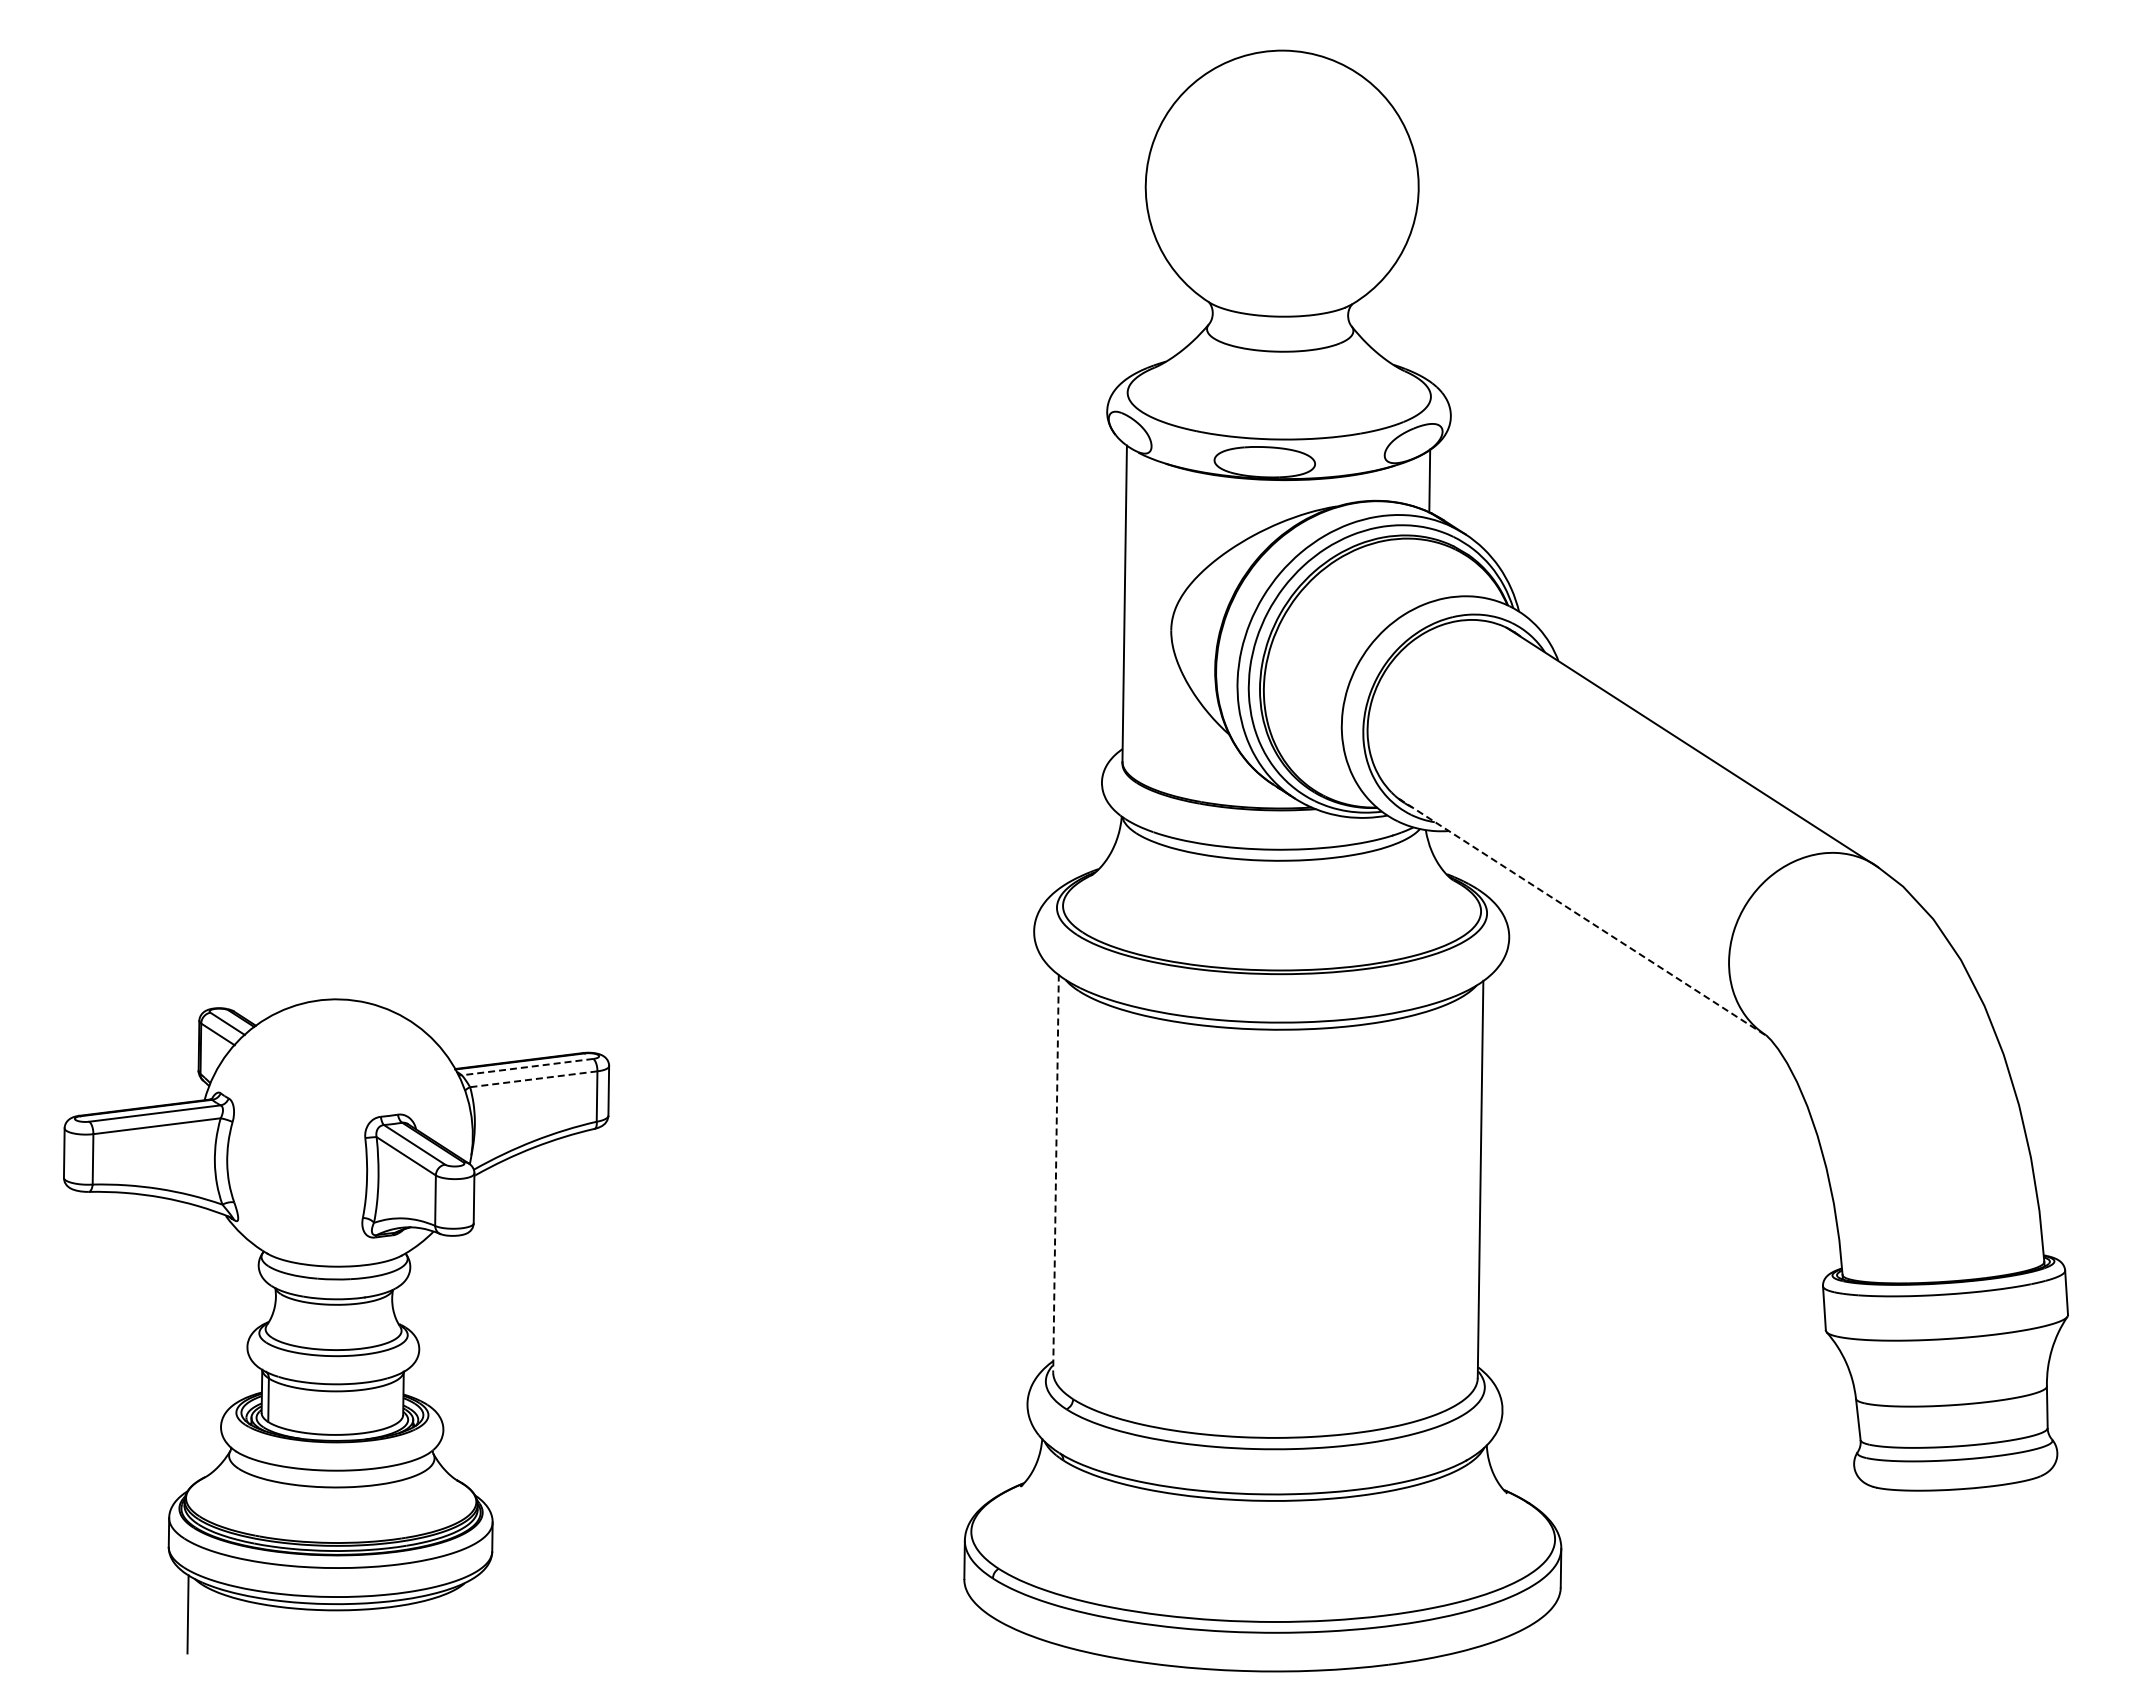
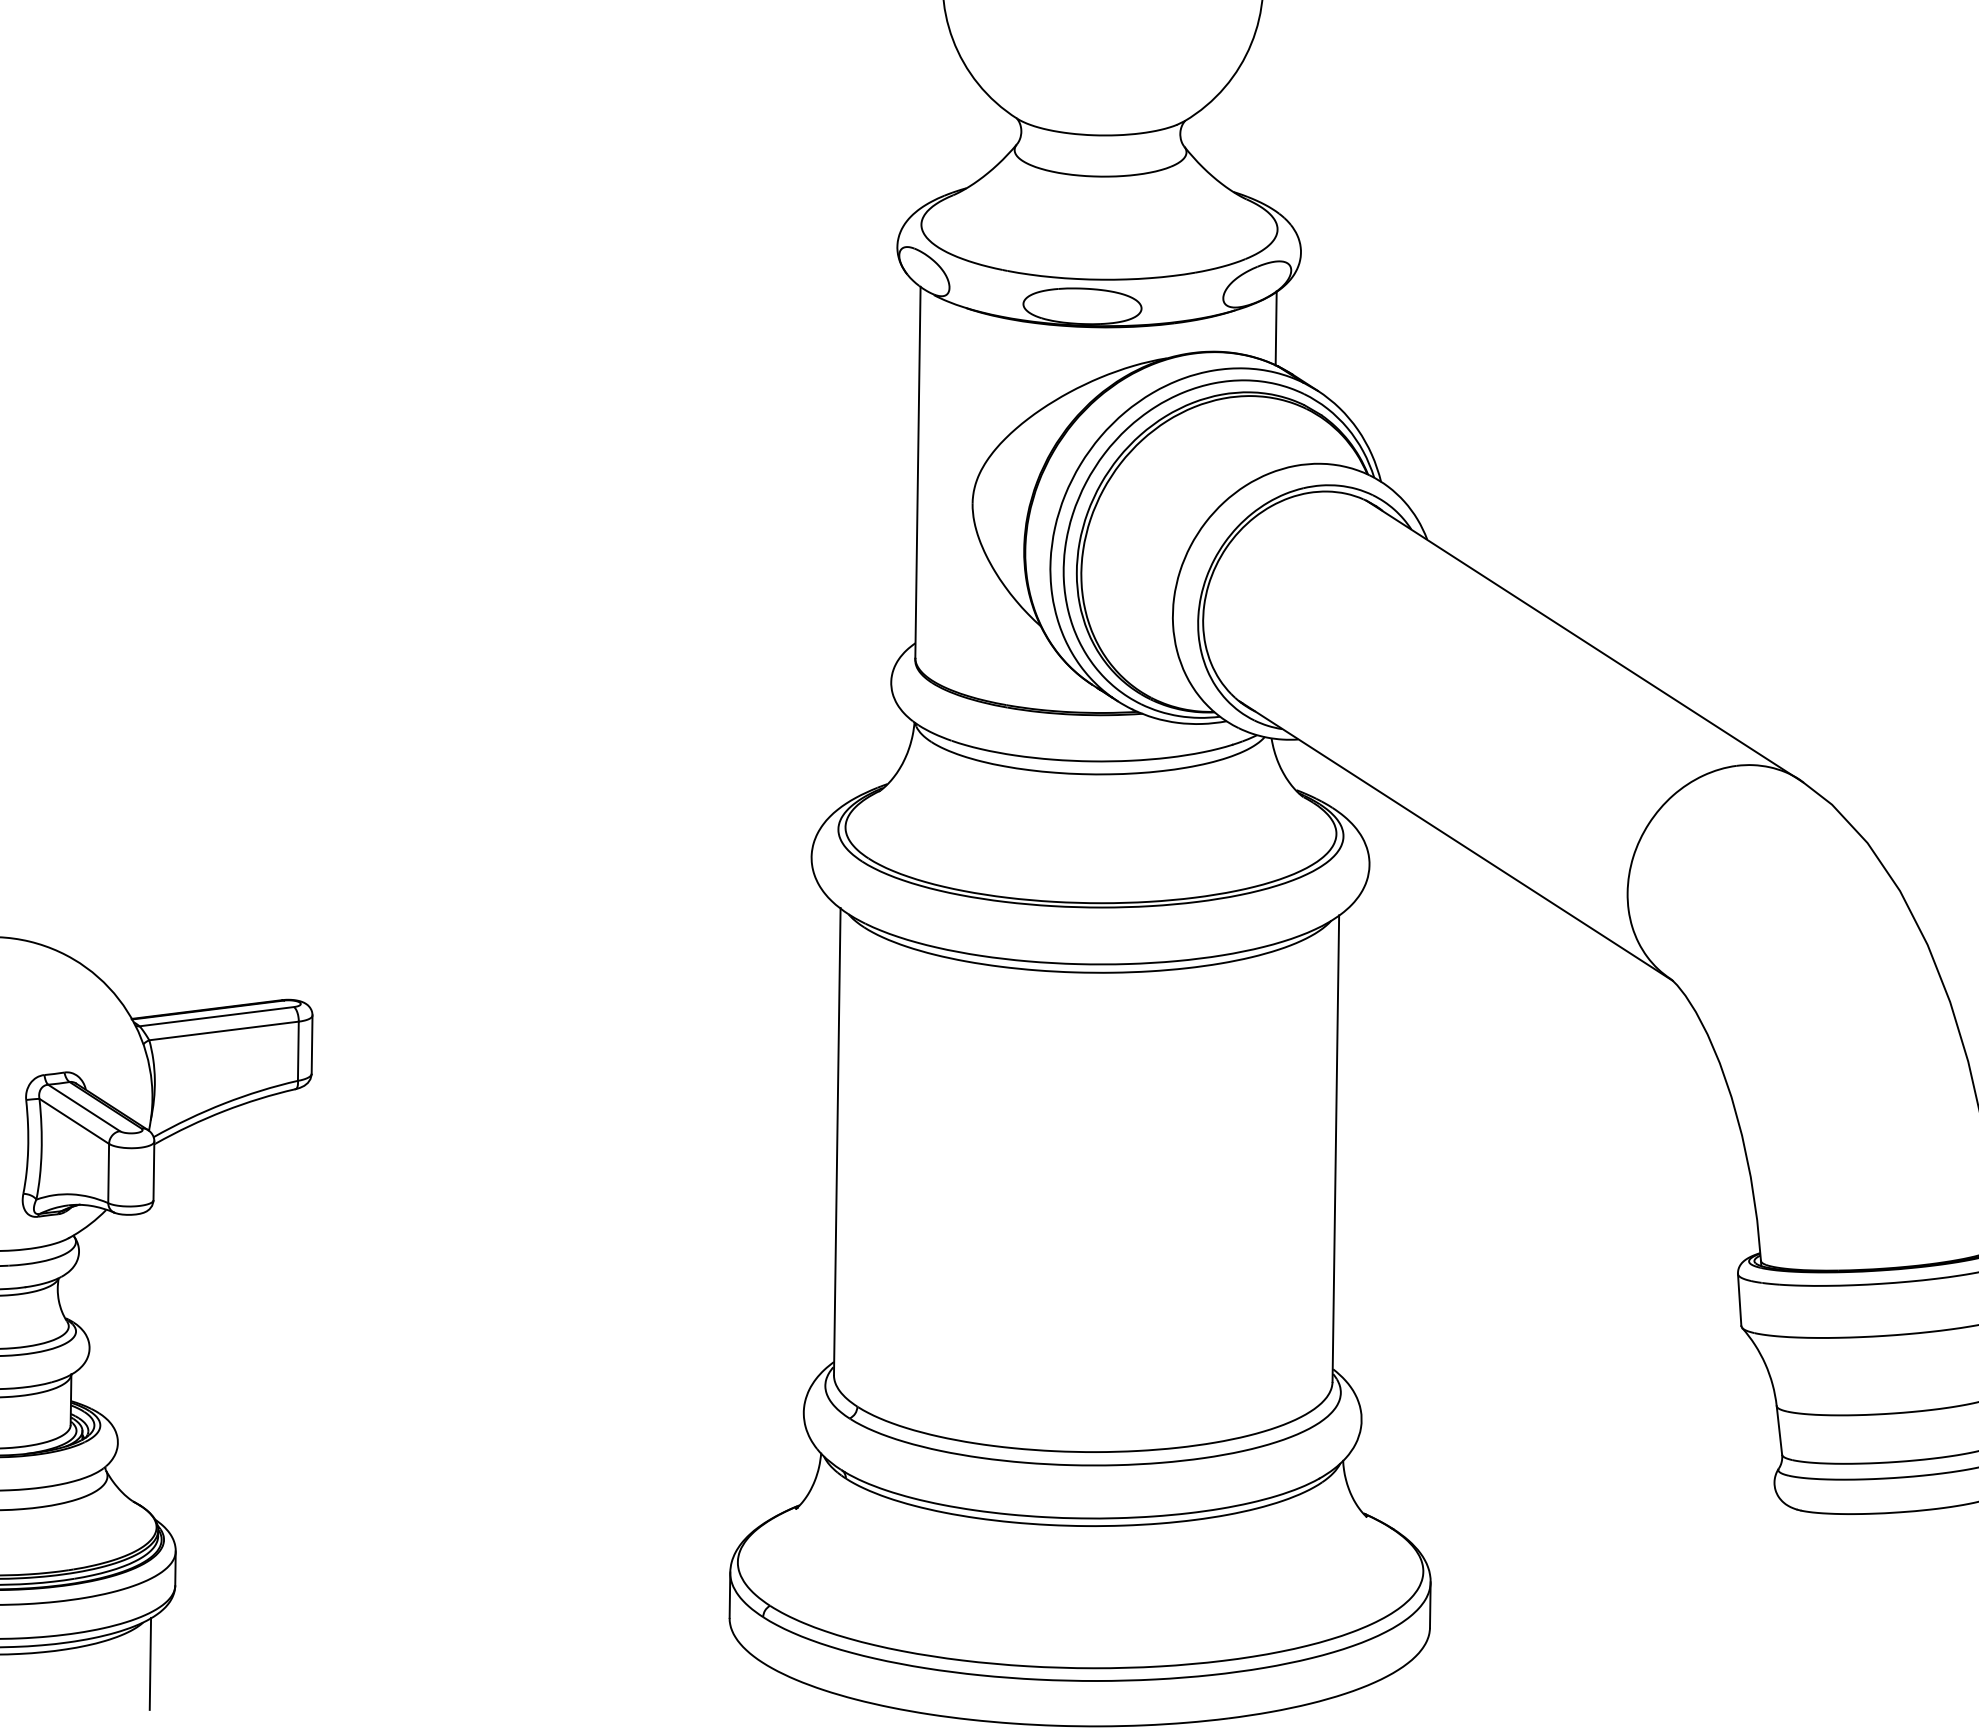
line: (1583, 917) -> (1456, 840), dashed -> solid
line: (527, 1067) -> (216, 1017), dashed -> solid
line: (533, 1079) -> (223, 1031), dashed -> solid
line: (1056, 1173) -> (837, 1141), dashed -> solid
line: (470, 1618) -> (149, 1664), added

